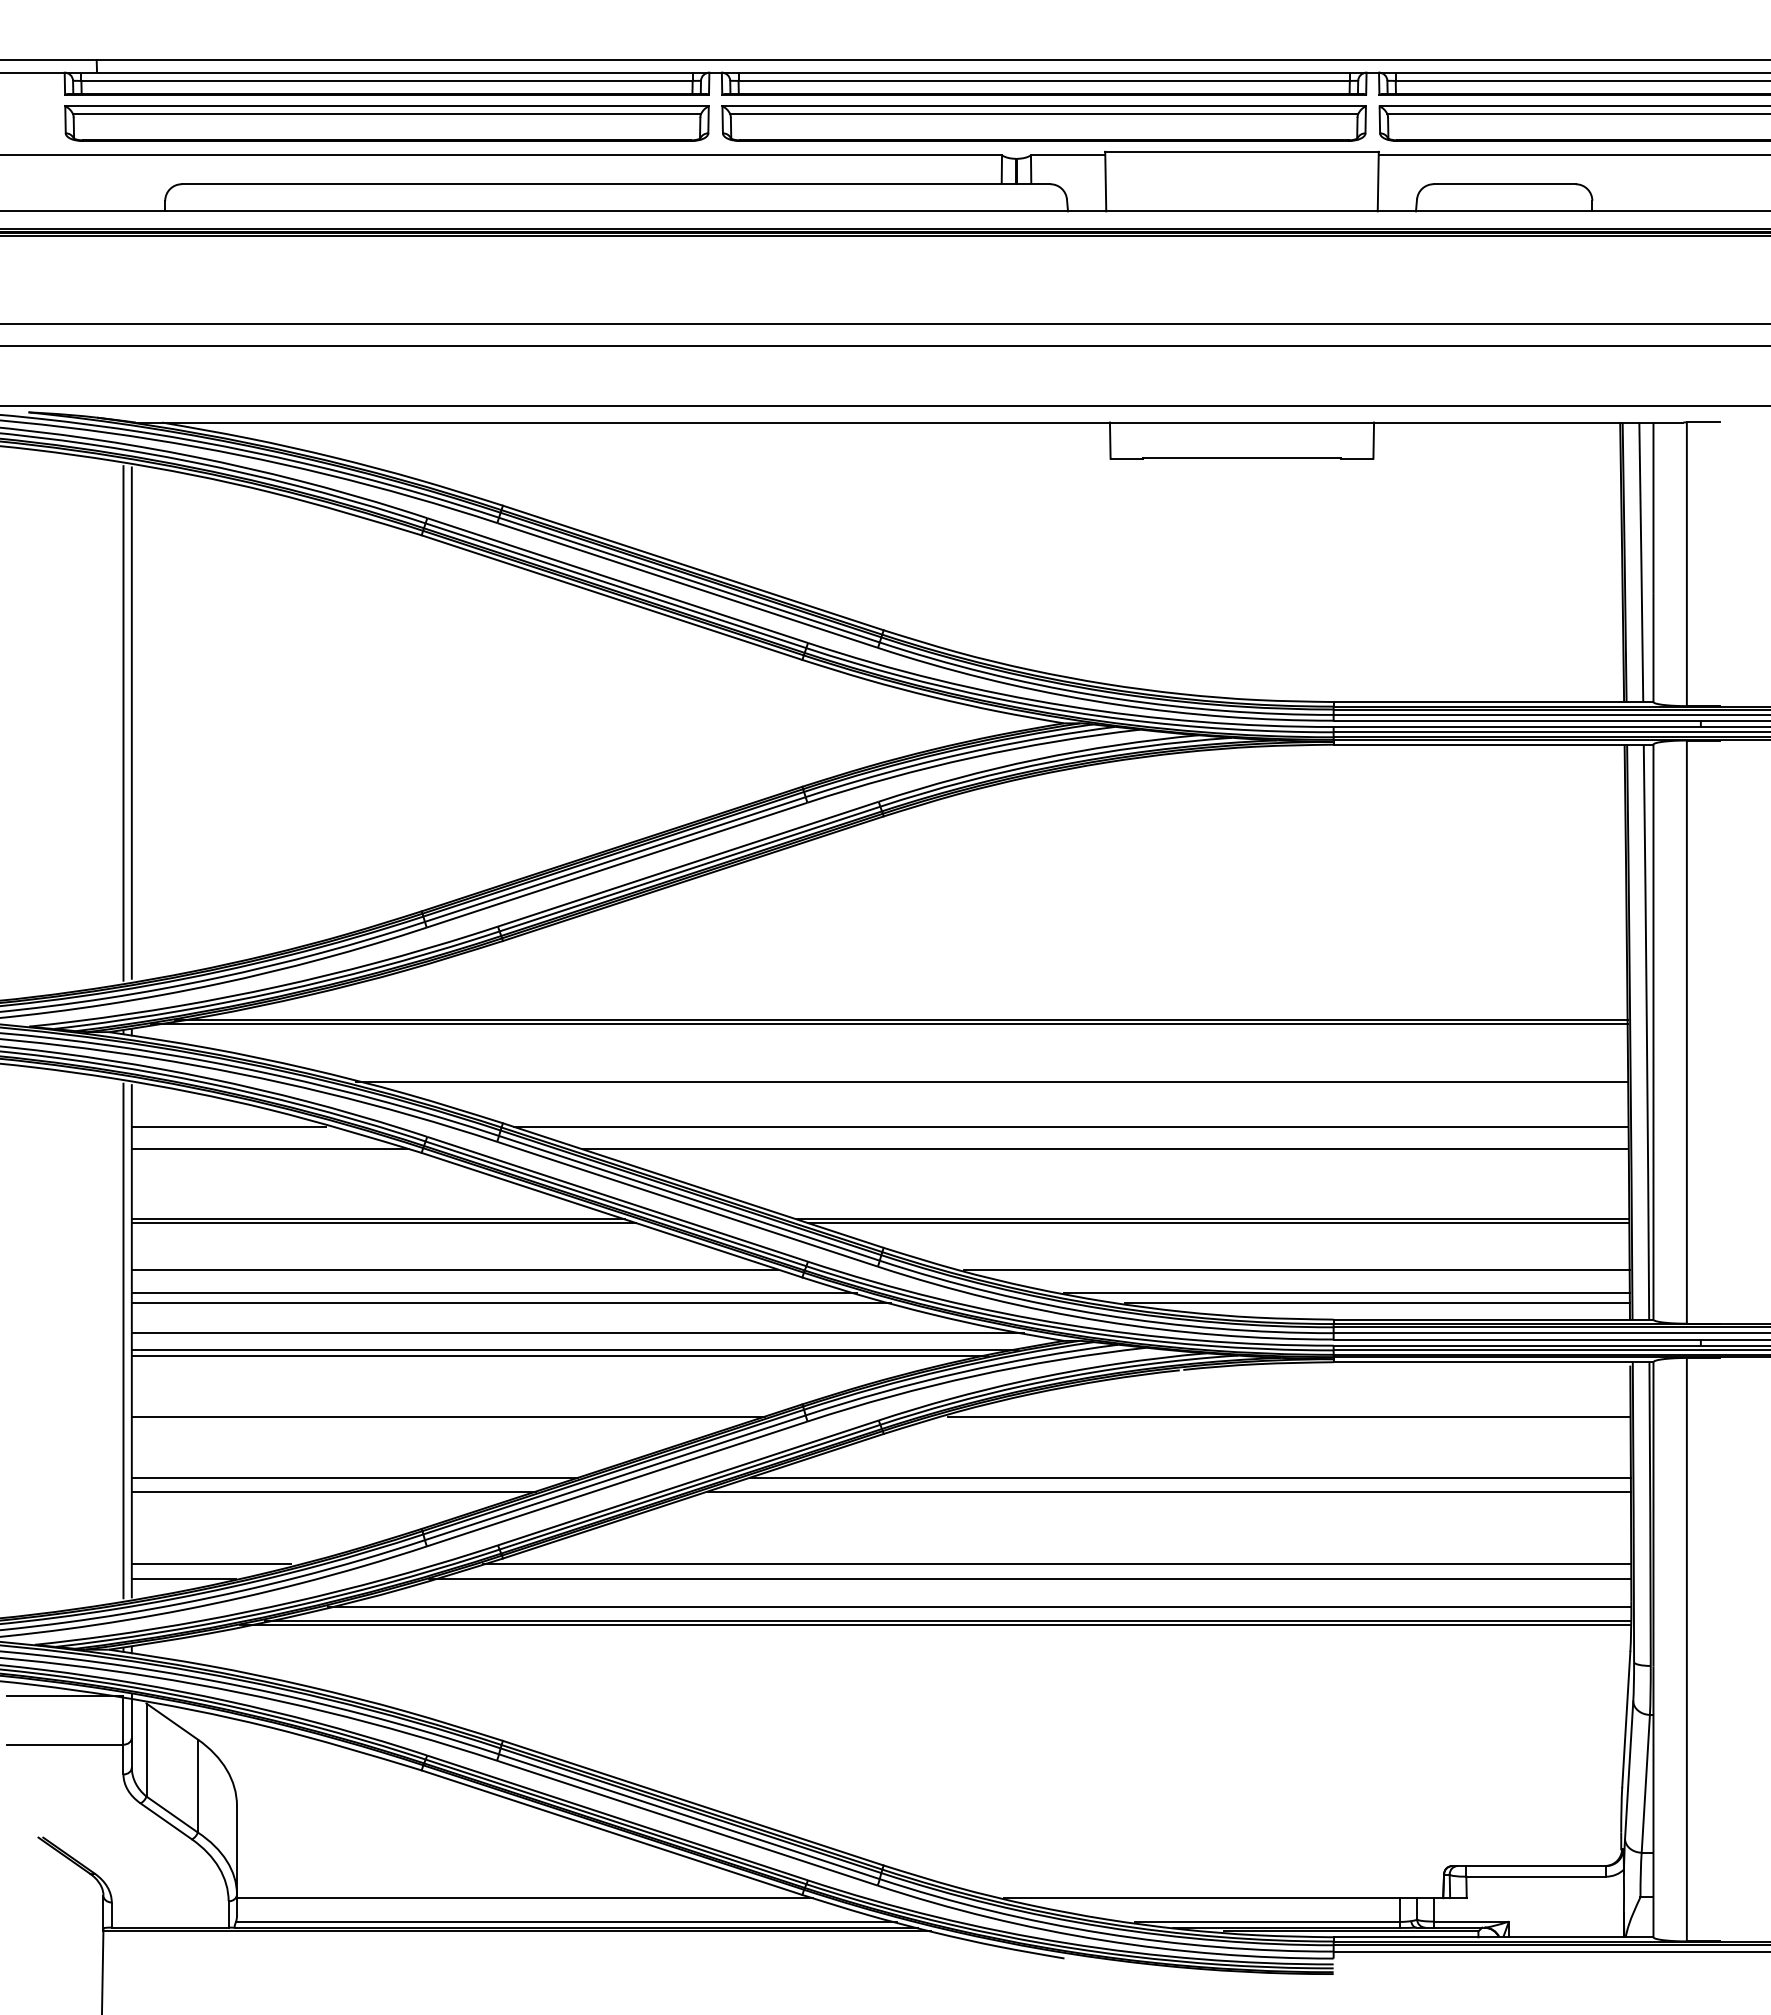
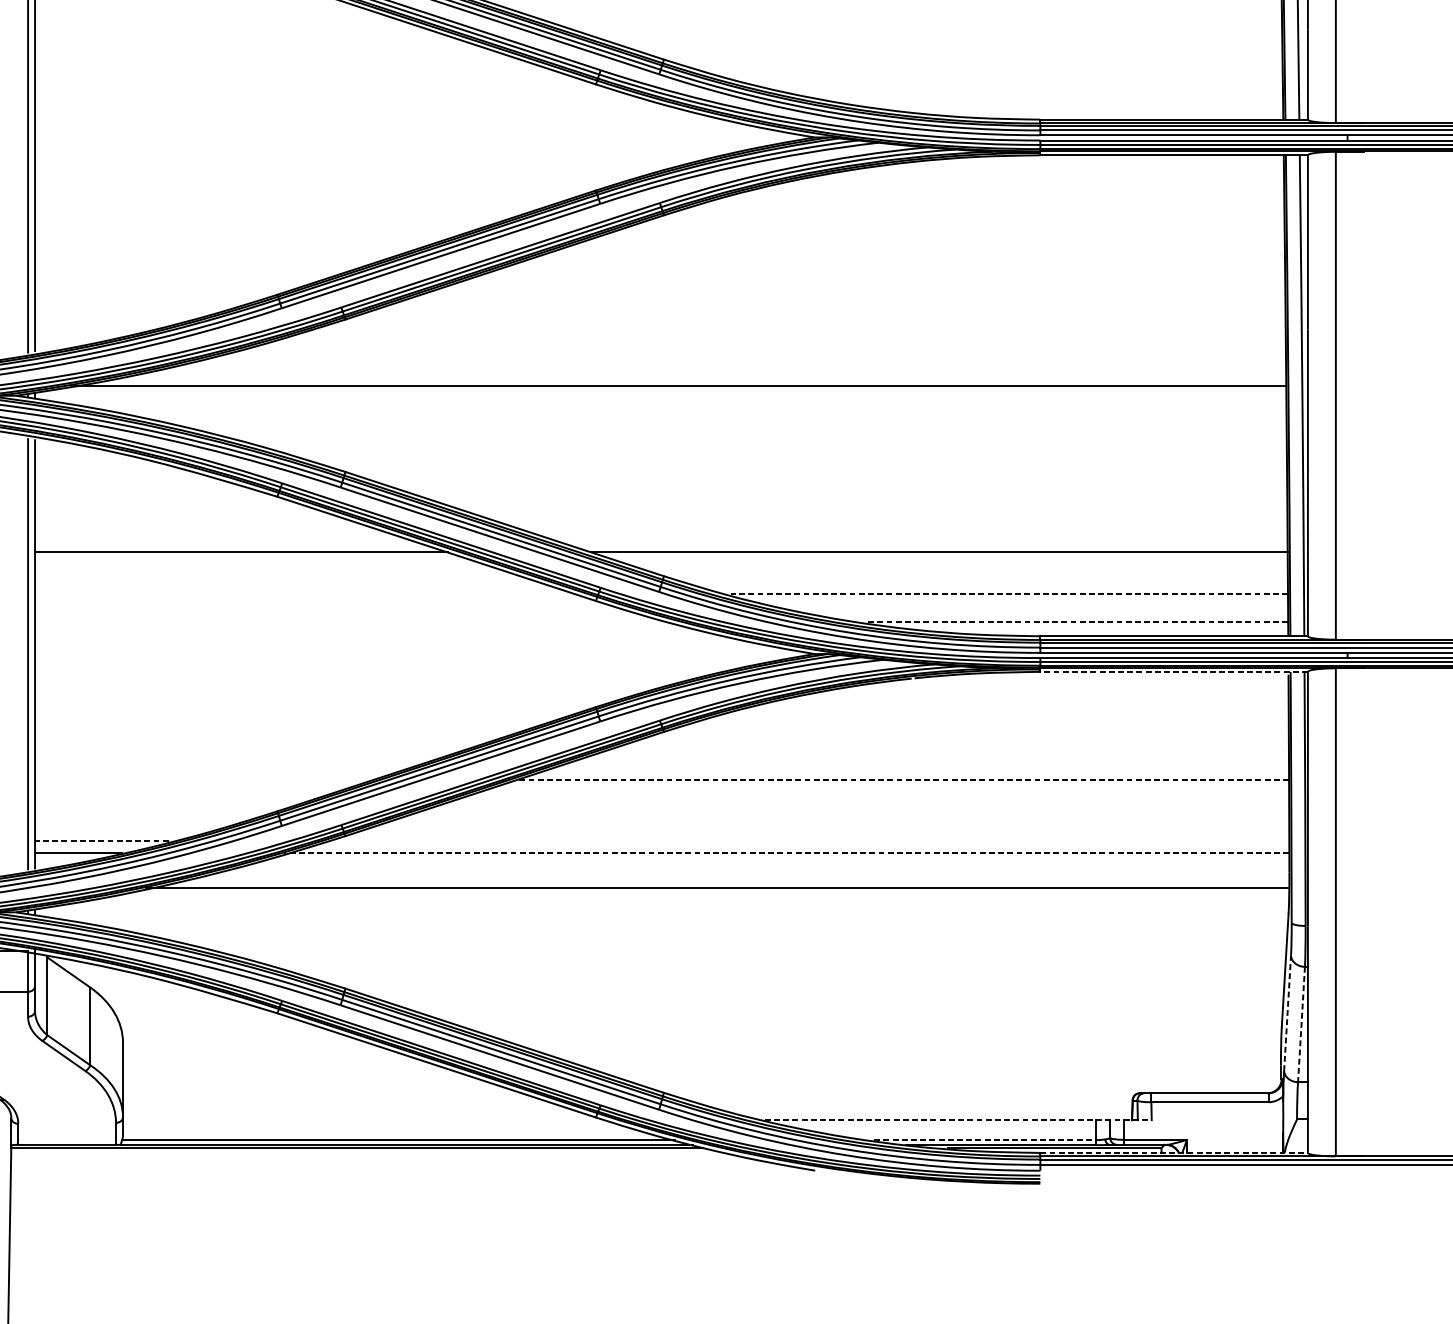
line: (889, 1024) -> (668, 389), removed
line: (991, 1082) -> (754, 437), removed
line: (228, 1126) -> (115, 474), removed
line: (1071, 1126) -> (821, 474), removed
line: (269, 1149) -> (150, 493), removed
line: (1105, 1149) -> (849, 493), removed
line: (383, 1223) -> (245, 555), removed
line: (1218, 1223) -> (944, 555), removed
line: (454, 1269) -> (304, 594), removed
line: (1296, 1269) -> (1009, 594), solid -> dashed
line: (493, 1292) -> (337, 613), removed
line: (1346, 1292) -> (1051, 613), removed
line: (510, 1302) -> (351, 621), removed
line: (1376, 1302) -> (1076, 621), solid -> dashed
line: (577, 1332) -> (407, 647), removed
line: (574, 1350) -> (405, 662), removed
line: (559, 1356) -> (392, 667), removed
line: (1493, 1362) -> (1174, 672), solid -> dashed
line: (448, 1416) -> (299, 717), removed
line: (1289, 1416) -> (1003, 717), removed
line: (354, 1477) -> (221, 768), removed
line: (1189, 1477) -> (919, 768), removed
line: (333, 1491) -> (203, 780), removed
line: (1169, 1491) -> (903, 780), solid -> dashed
line: (211, 1564) -> (101, 841), solid -> dashed
line: (1056, 1564) -> (808, 841), removed
line: (1030, 1579) -> (786, 853), solid -> dashed
line: (979, 1607) -> (744, 877), removed
line: (935, 1625) -> (707, 892), removed
line: (1629, 1769) -> (1287, 1012), solid -> dashed
line: (1645, 1784) -> (1301, 1025), solid -> dashed
line: (524, 1898) -> (363, 1120), removed
line: (1236, 1898) -> (959, 1120), solid -> dashed
line: (1267, 1921) -> (985, 1139), solid -> dashed
line: (1493, 1937) -> (1174, 1153), solid -> dashed

